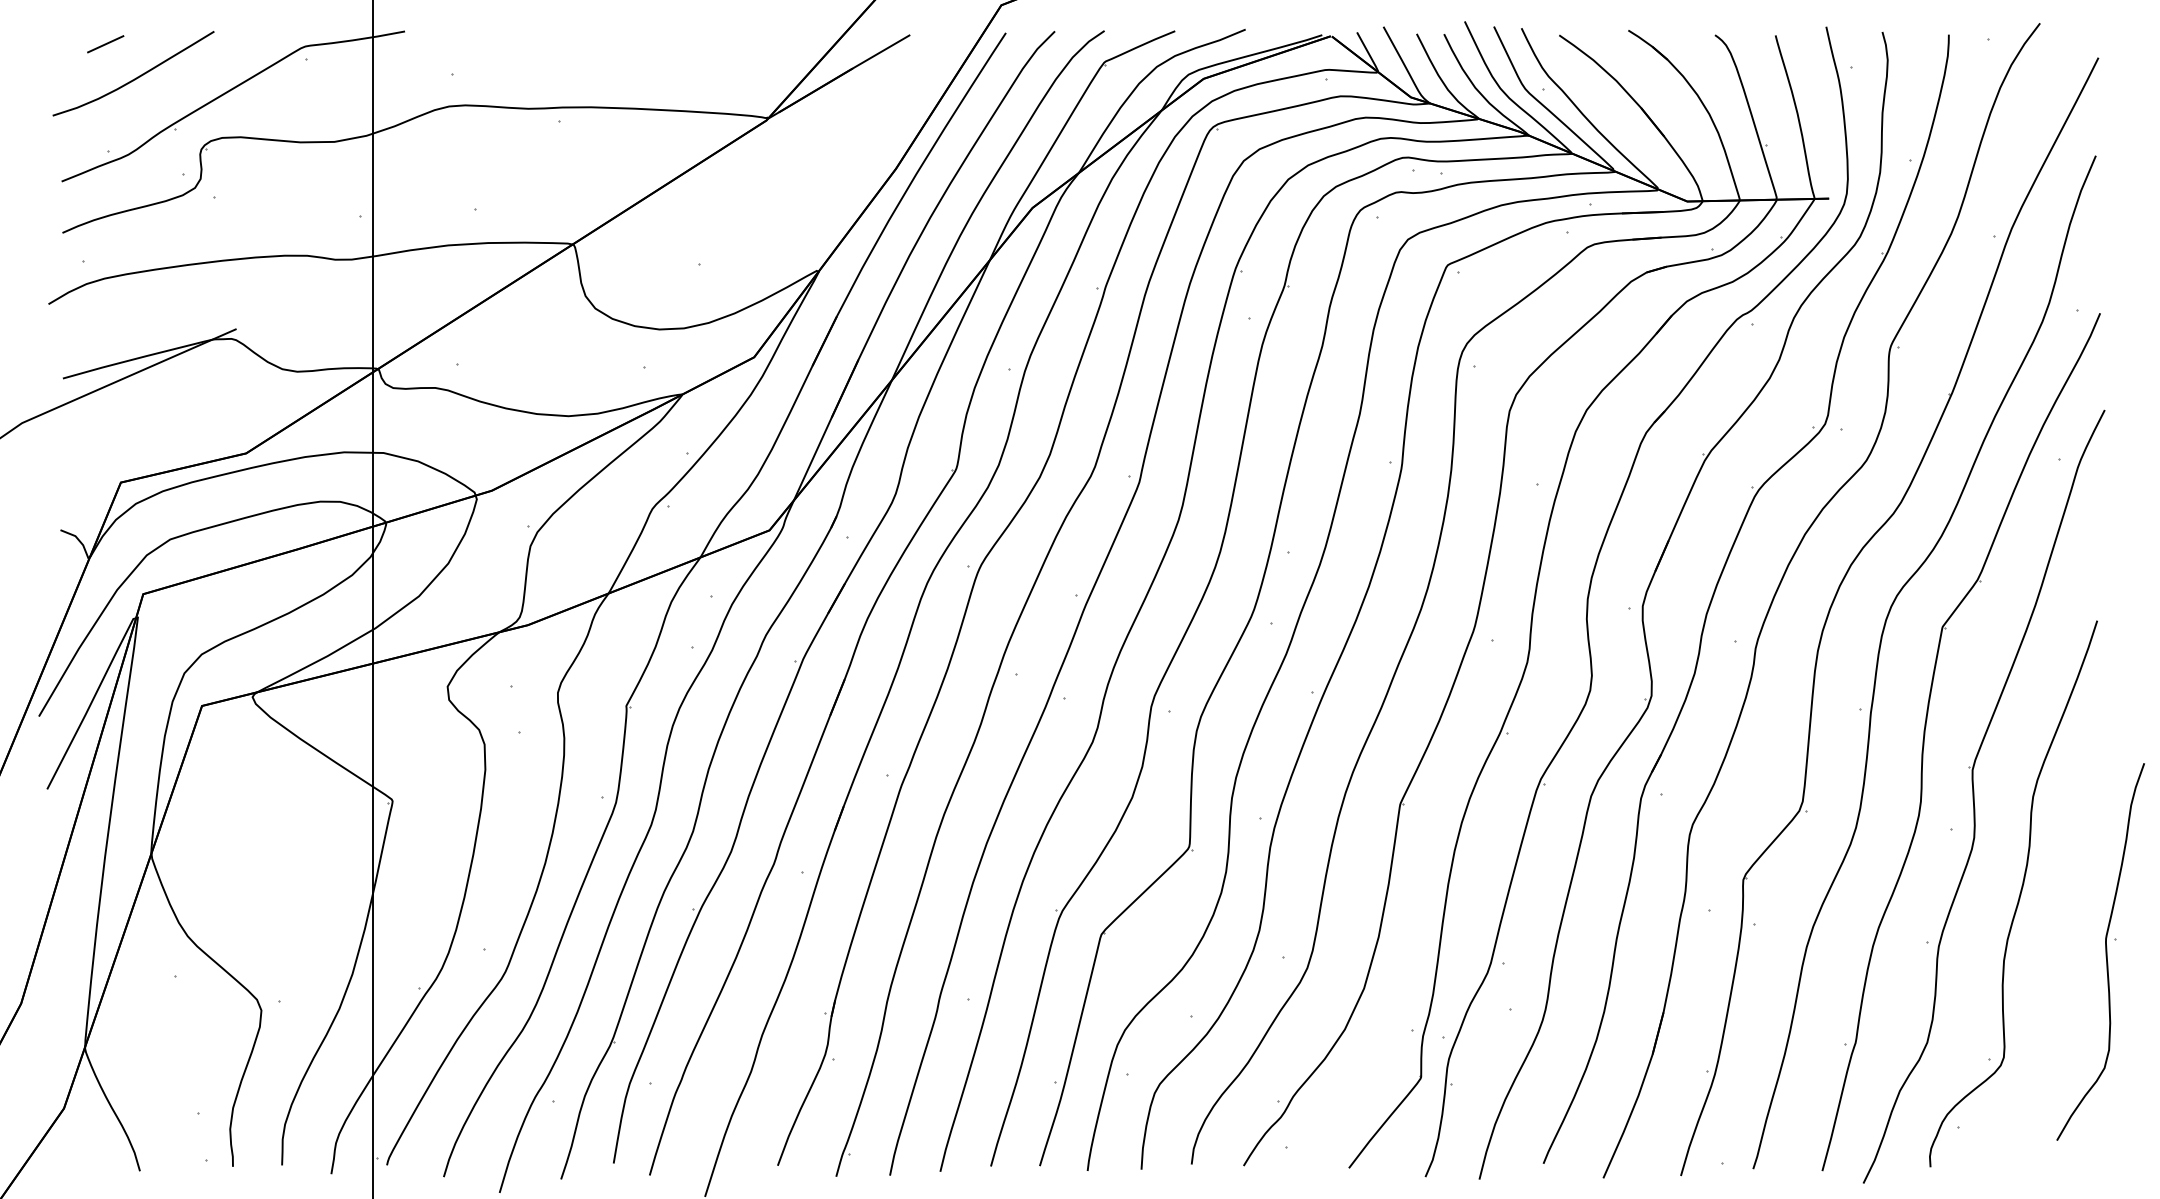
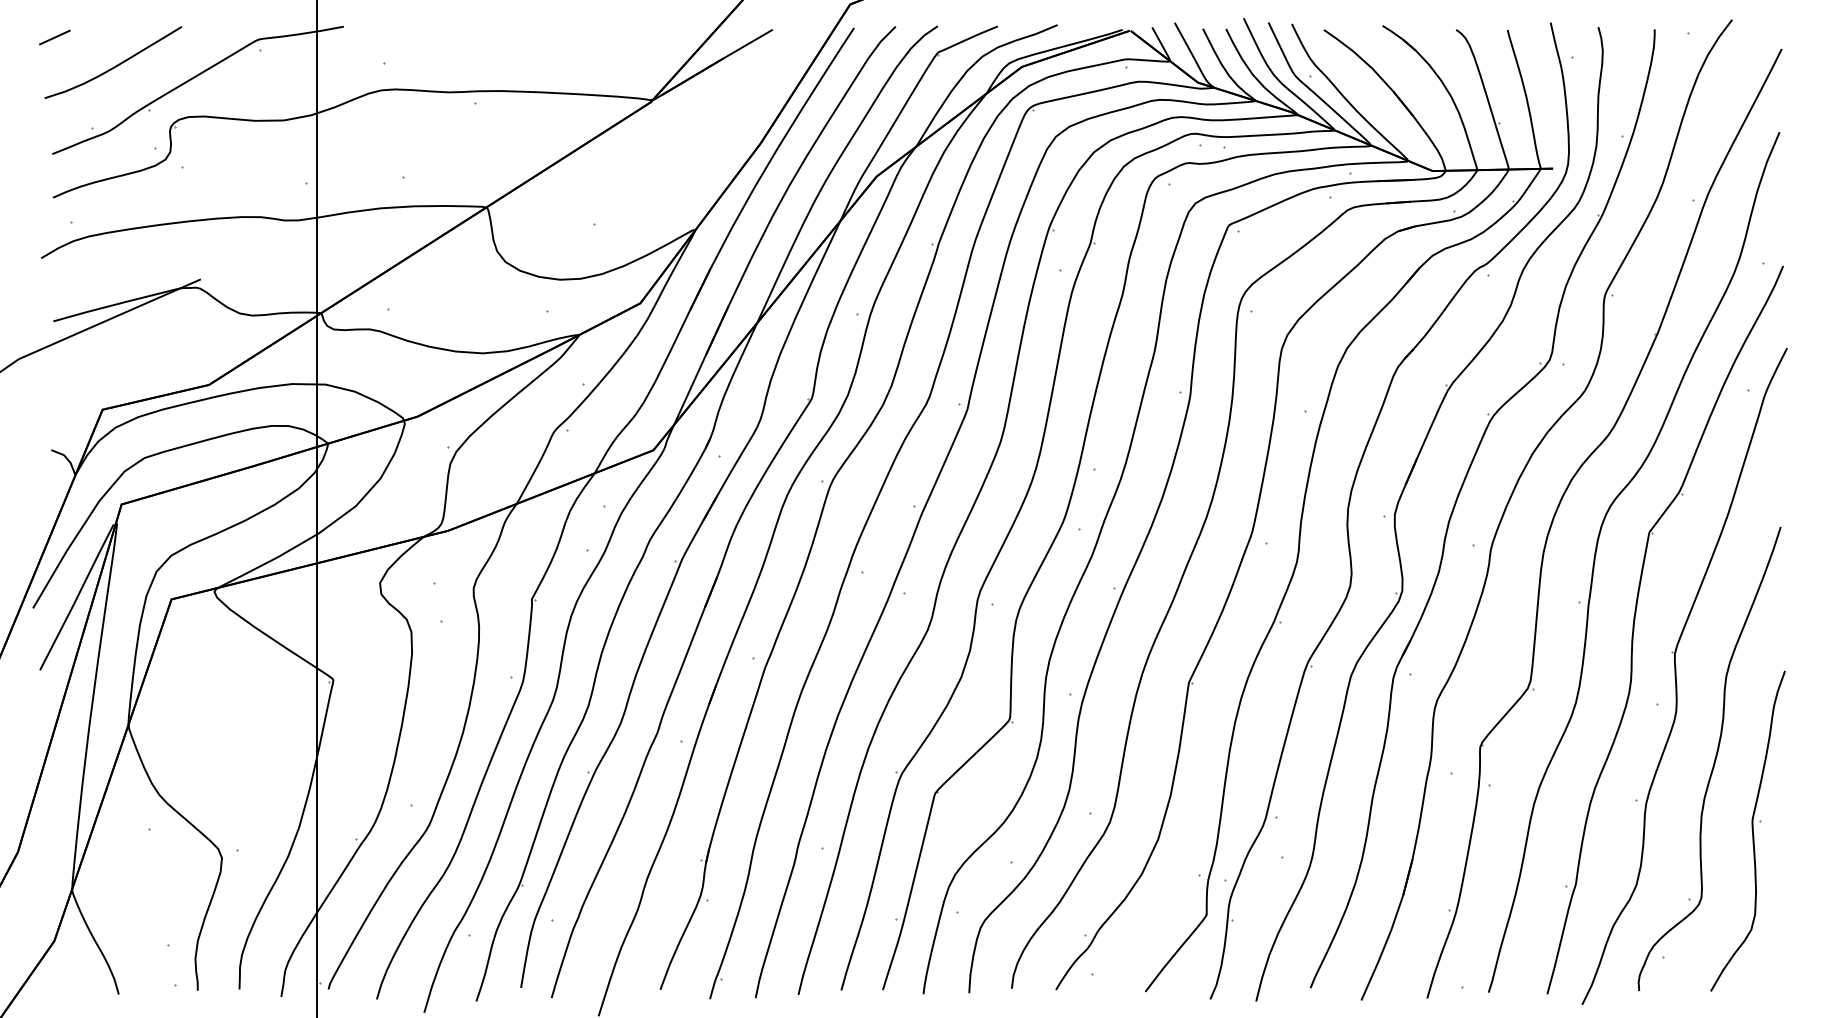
line: (105, 44) -> (54, 37), moved
part: (2100, 951) -> (1747, 830), moved

